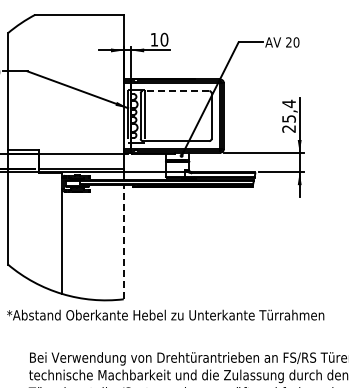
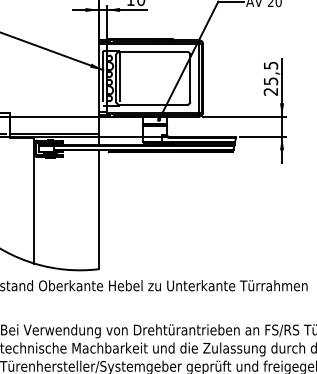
line: (175, 91) -> (152, 52), dashed -> solid
text: (288, 103) -> (270, 65), 25,4 -> 25,5
line: (123, 241) -> (98, 209), dashed -> solid

